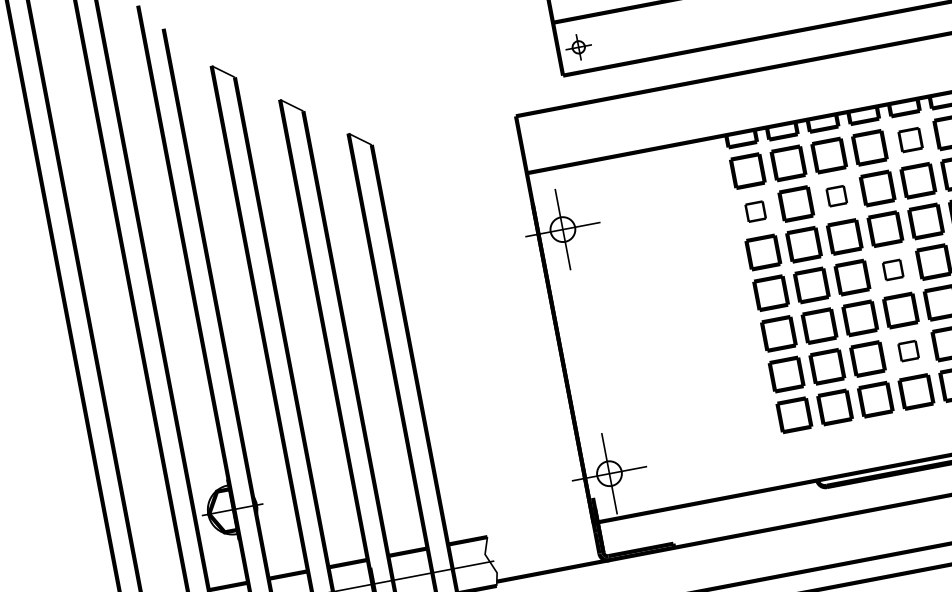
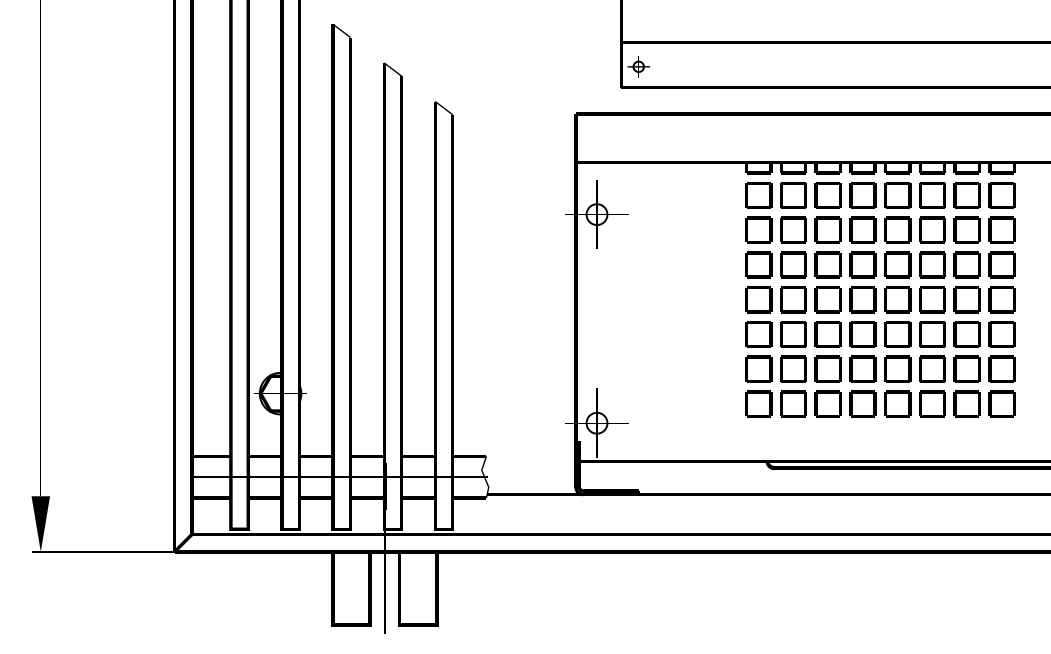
part: (910, 140) -> (897, 195), size x1.43
part: (835, 195) -> (827, 229), size x1.67
part: (755, 210) -> (758, 229), size x1.67
part: (892, 269) -> (862, 299), size x1.67
part: (907, 350) -> (862, 368), size x1.67

